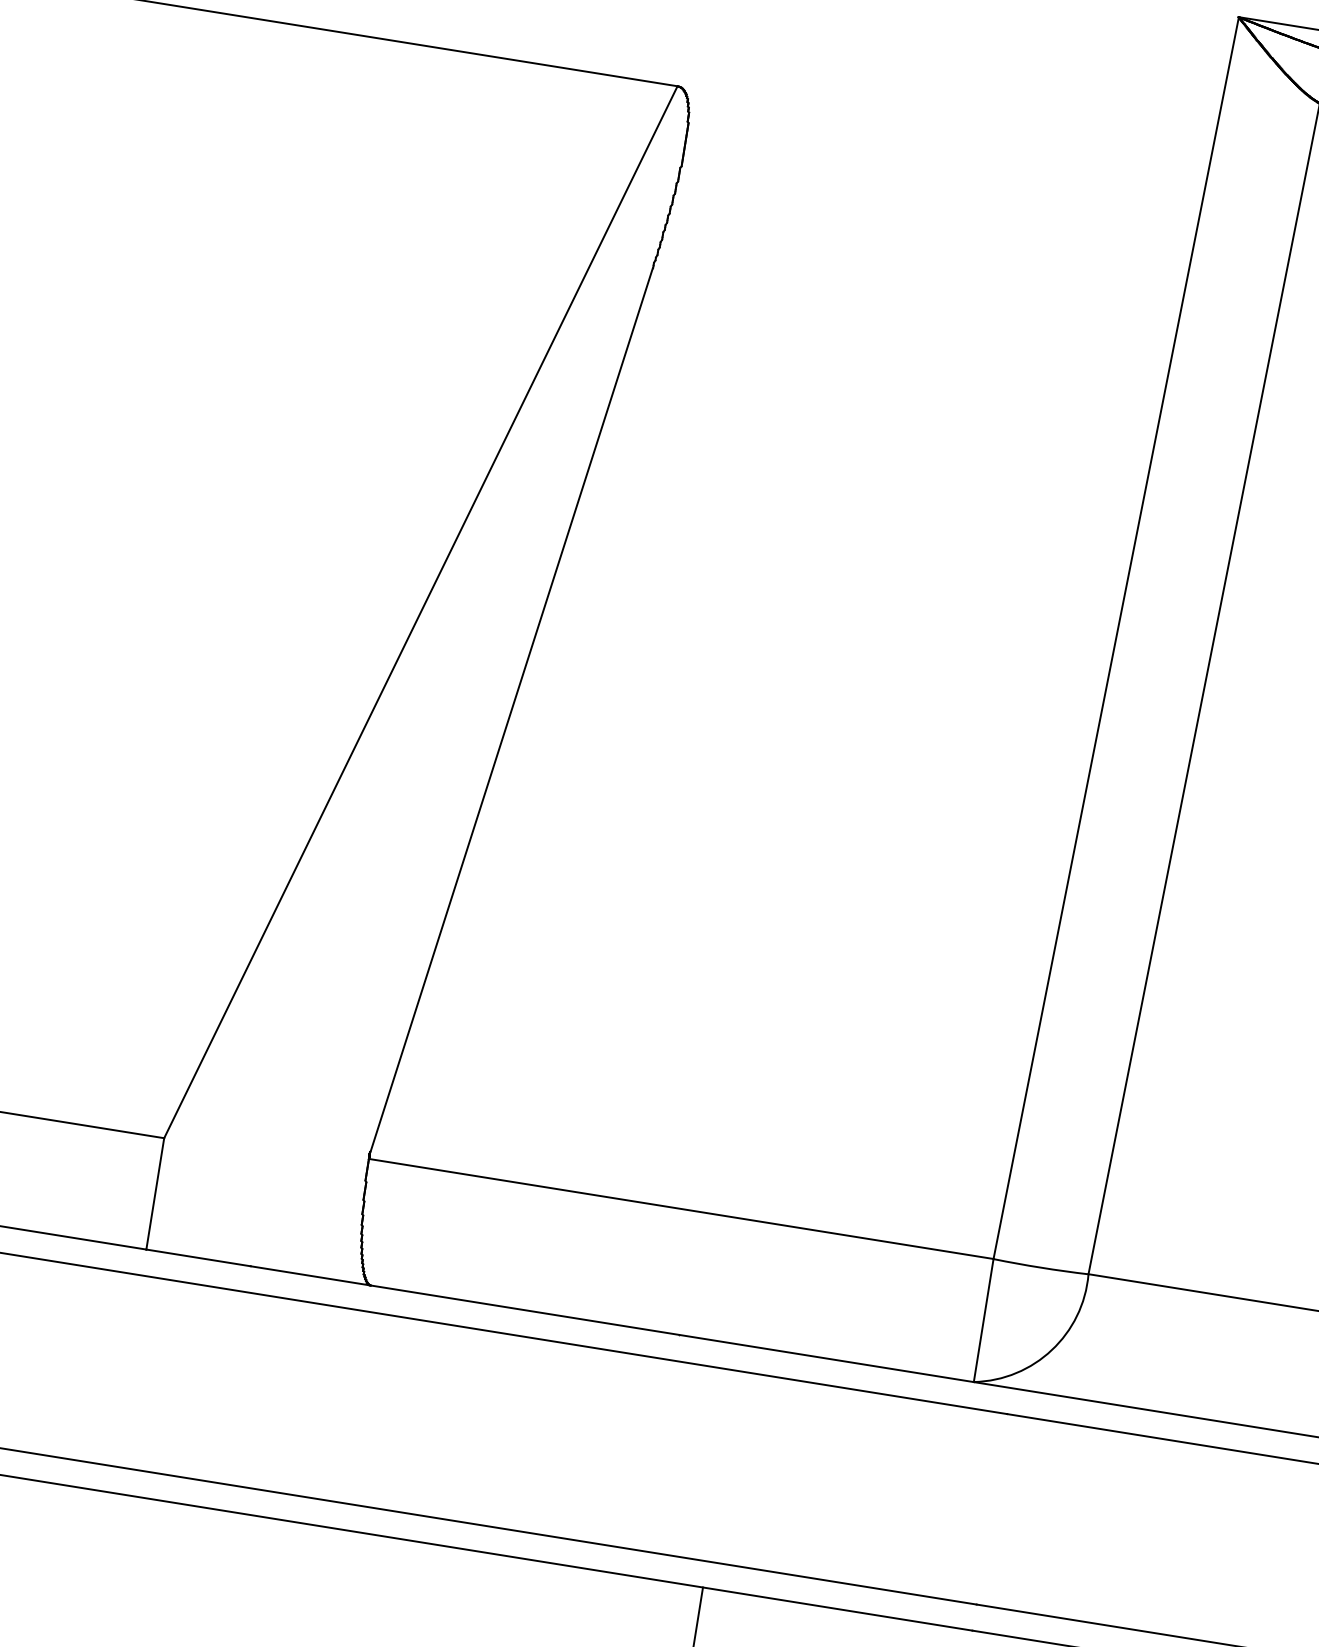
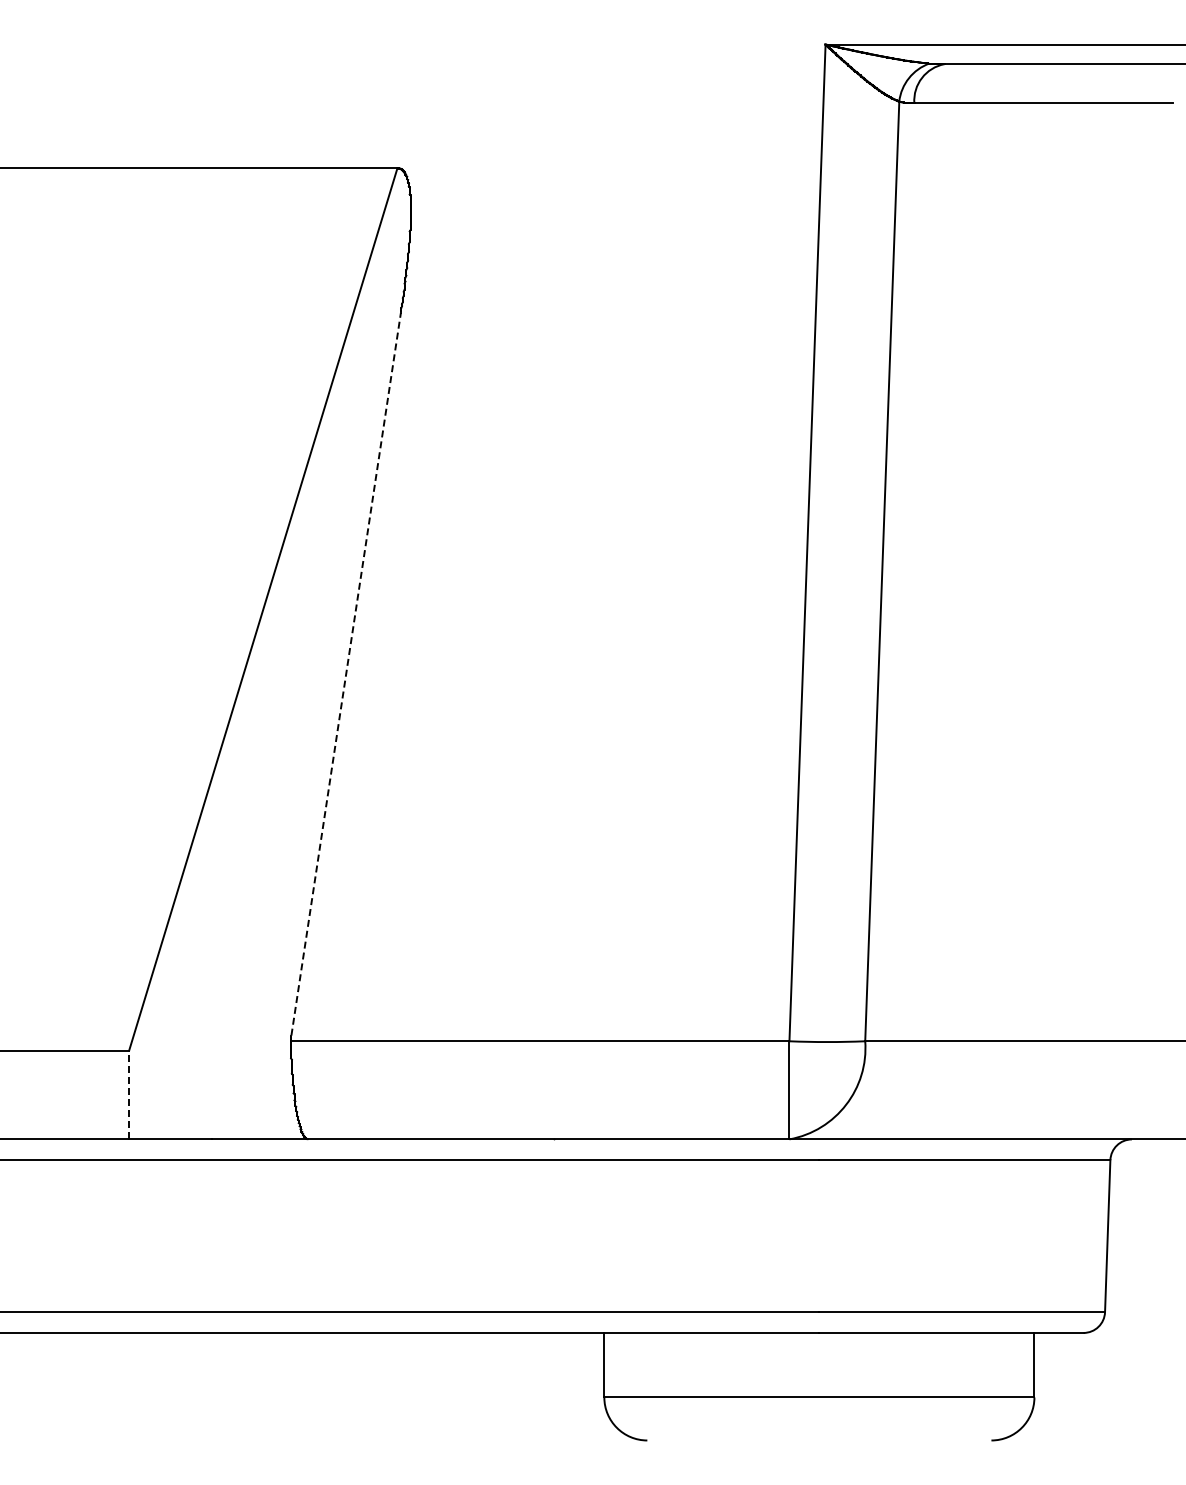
line: (512, 709) -> (346, 673), solid -> dashed
line: (155, 1193) -> (129, 1094), solid -> dashed

